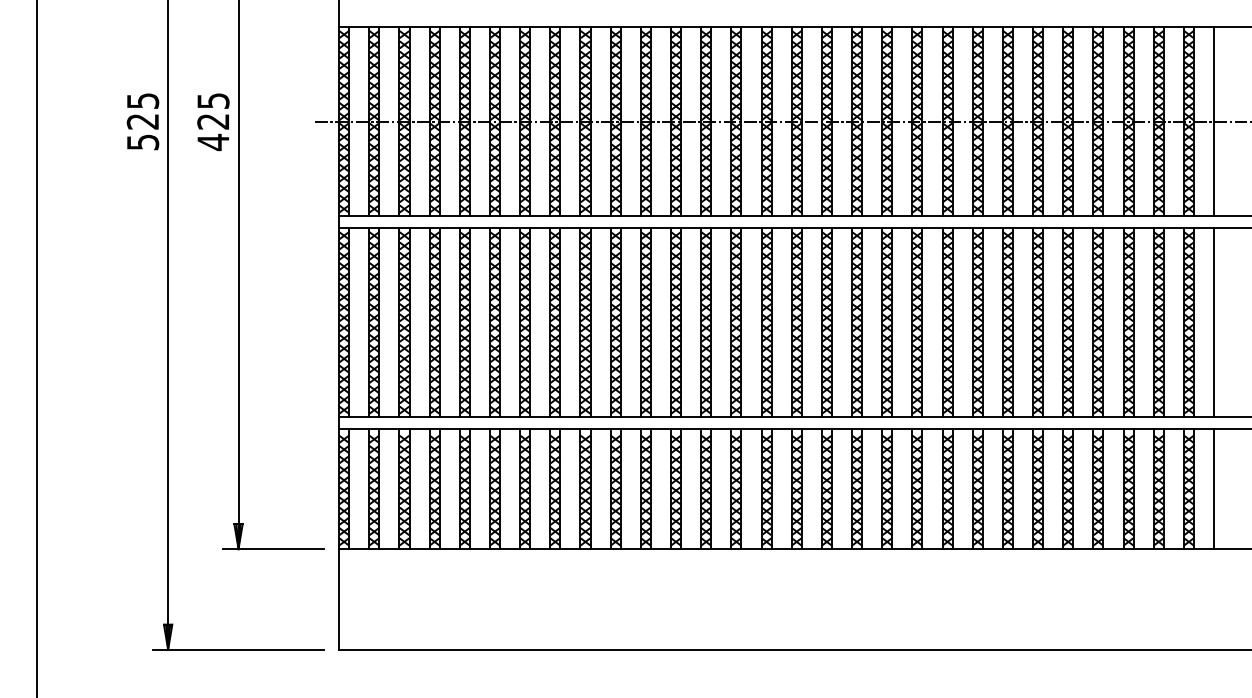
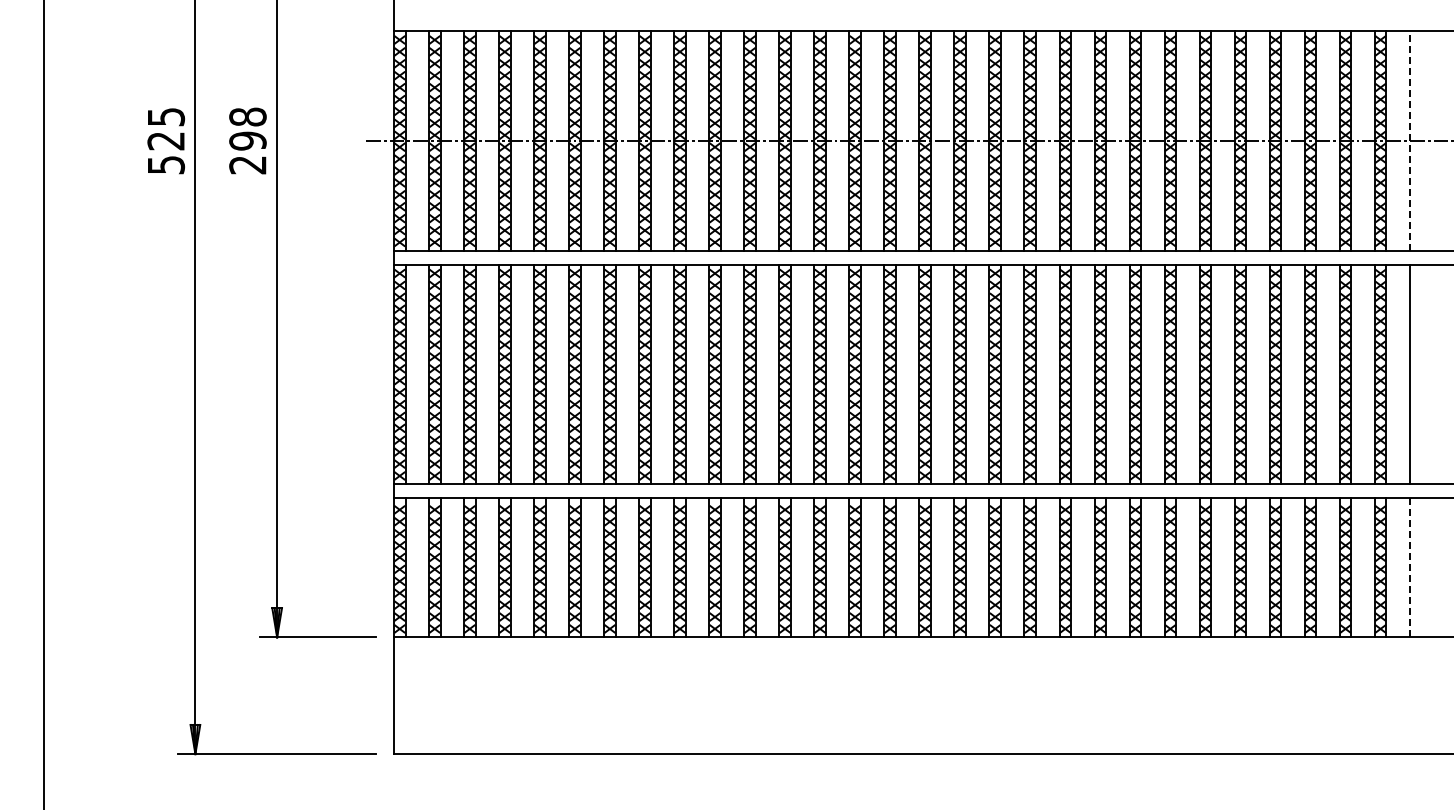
text: (213, 122) -> (247, 141), 425 -> 298
line: (1213, 122) -> (1409, 141), solid -> dashed
line: (1213, 488) -> (1409, 567), solid -> dashed

